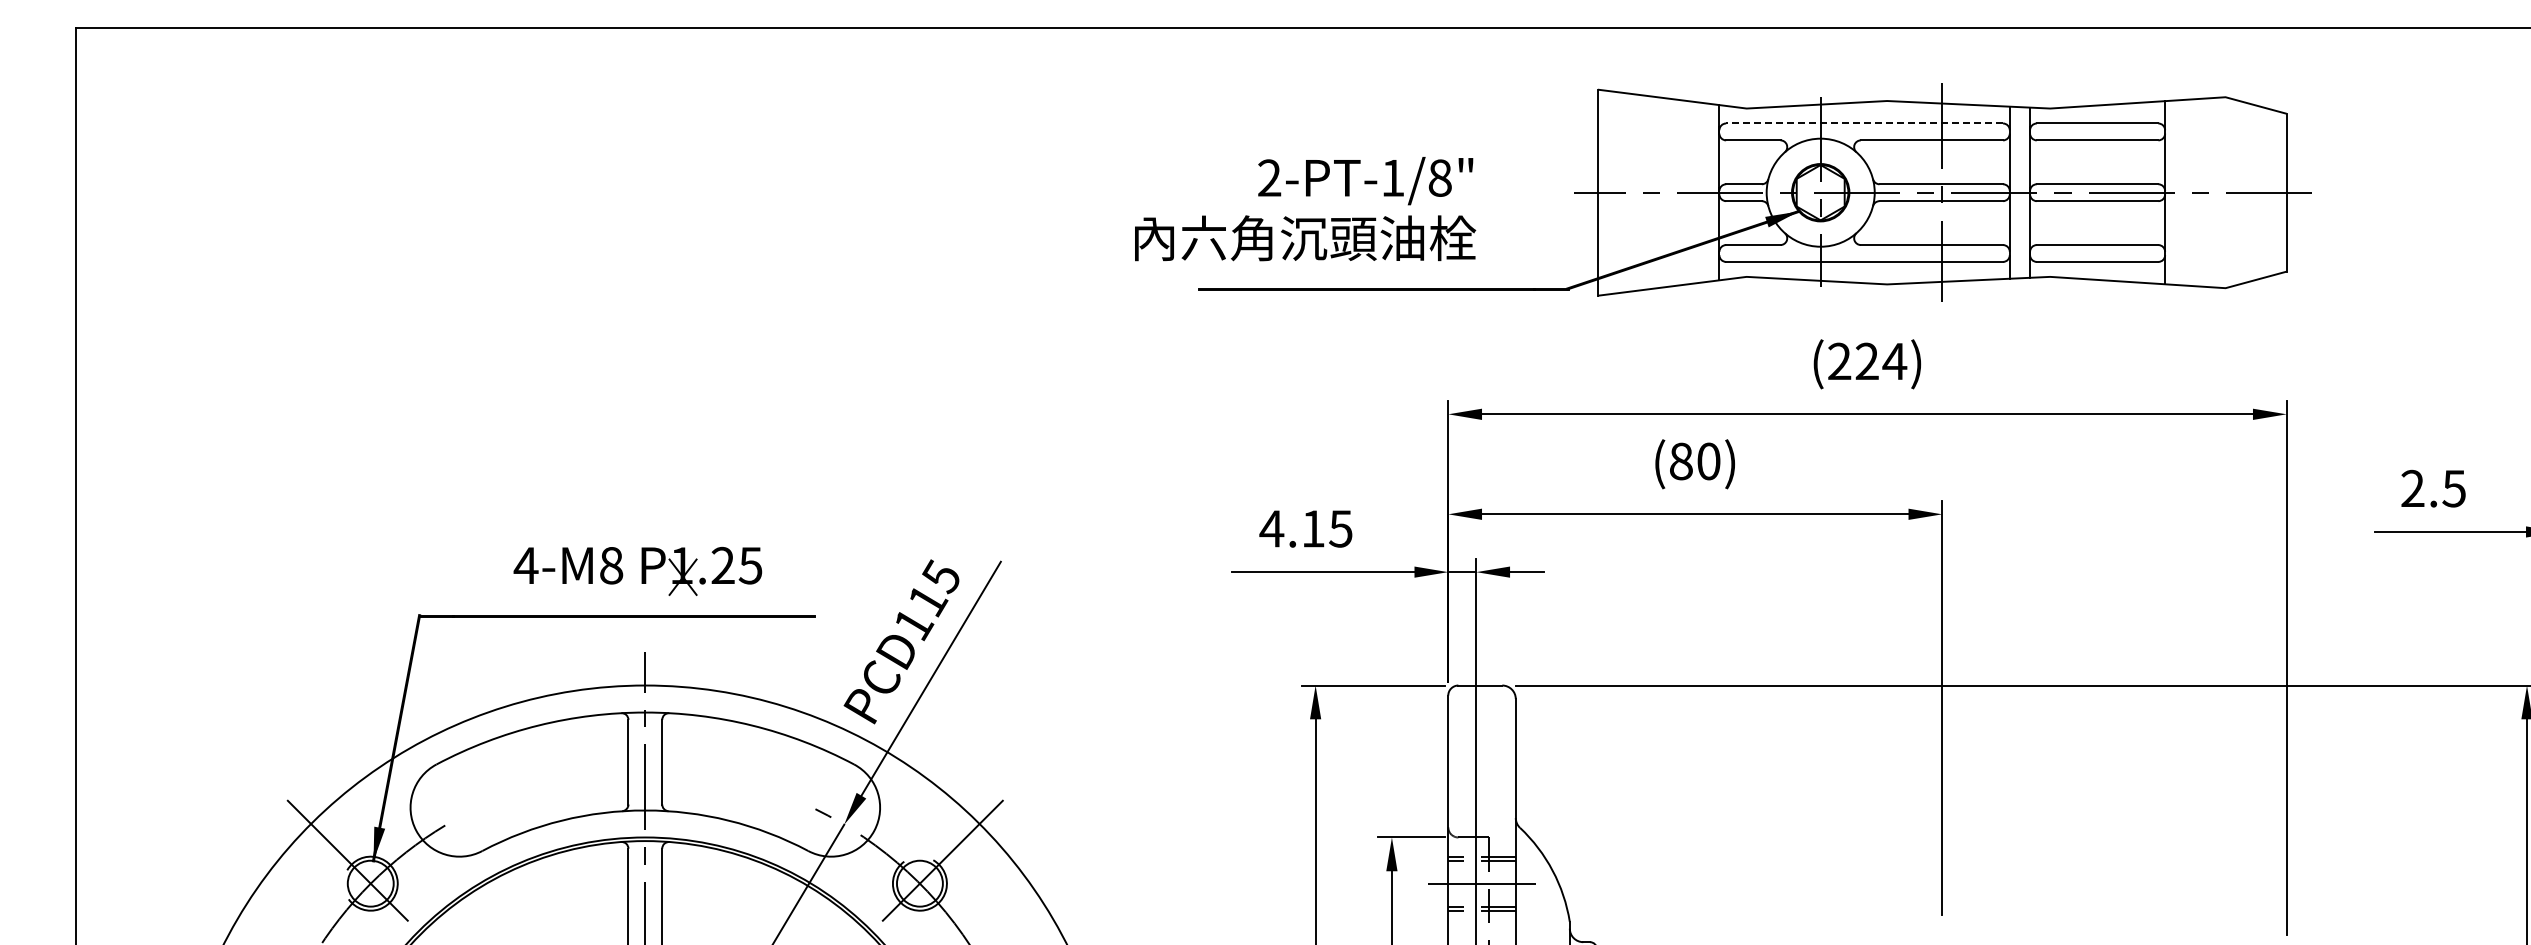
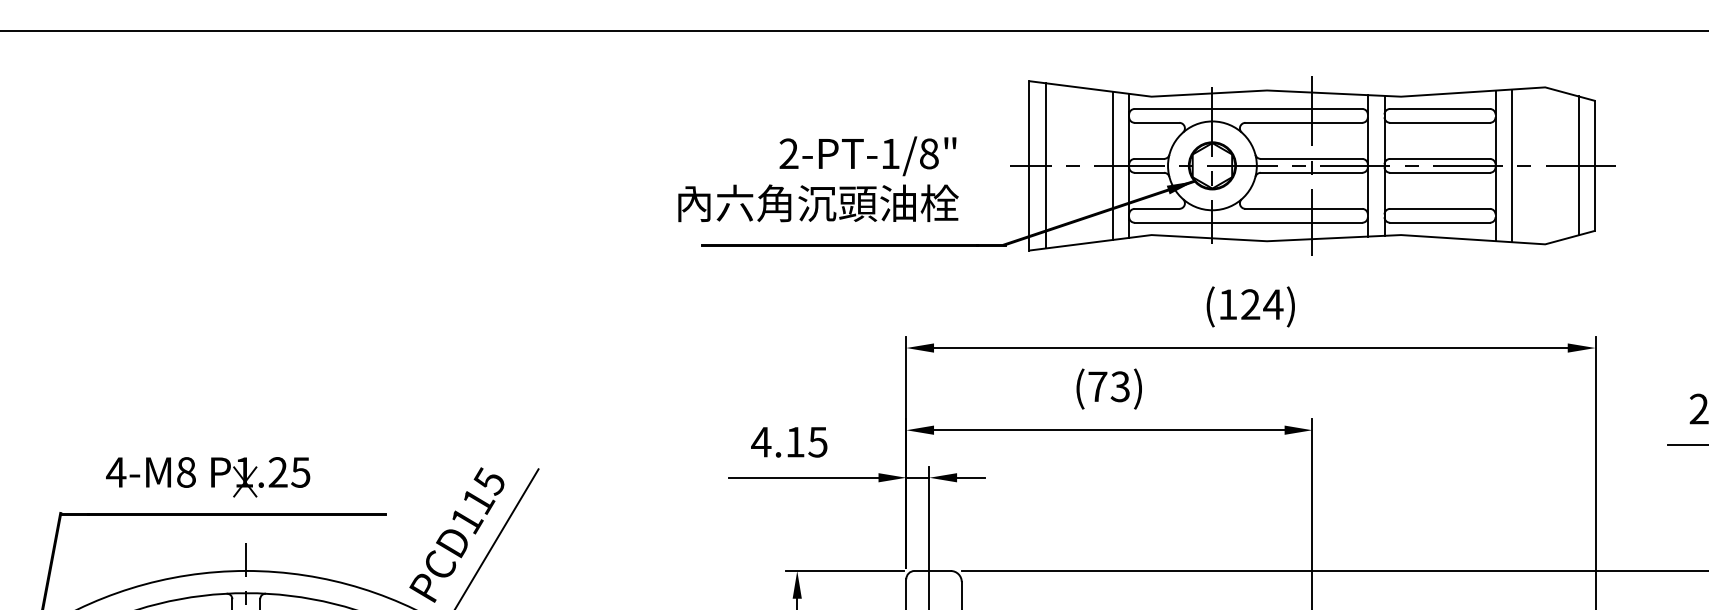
line: (1864, 123) -> (1248, 108), dashed -> solid
line: (1618, 192) -> (1046, 165), added
line: (1699, 192) -> (1112, 165), added
line: (2185, 192) -> (1512, 165), added
line: (2266, 192) -> (1578, 165), added
text: (1305, 209) -> (818, 179), moved
text: (1839, 360) -> (1227, 303), (224) -> (124)
text: (1695, 461) -> (1109, 386), (80) -> (73)
part: (637, 570) -> (207, 476), moved

